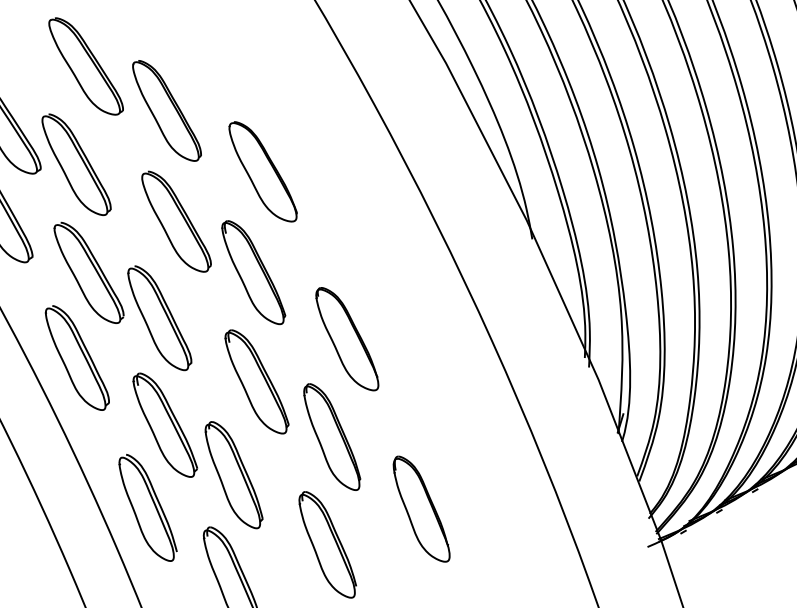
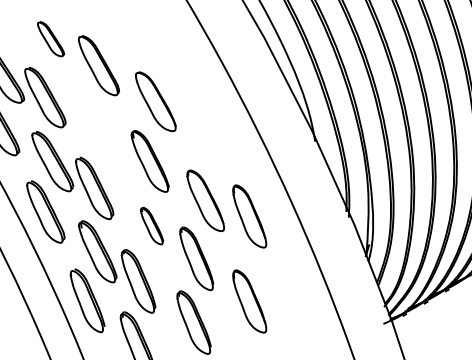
part: (85, 65) -> (50, 38), size x0.6
part: (176, 220) -> (104, 130), removed
part: (421, 365) -> (249, 216), added
part: (255, 380) -> (151, 225), size x0.6

